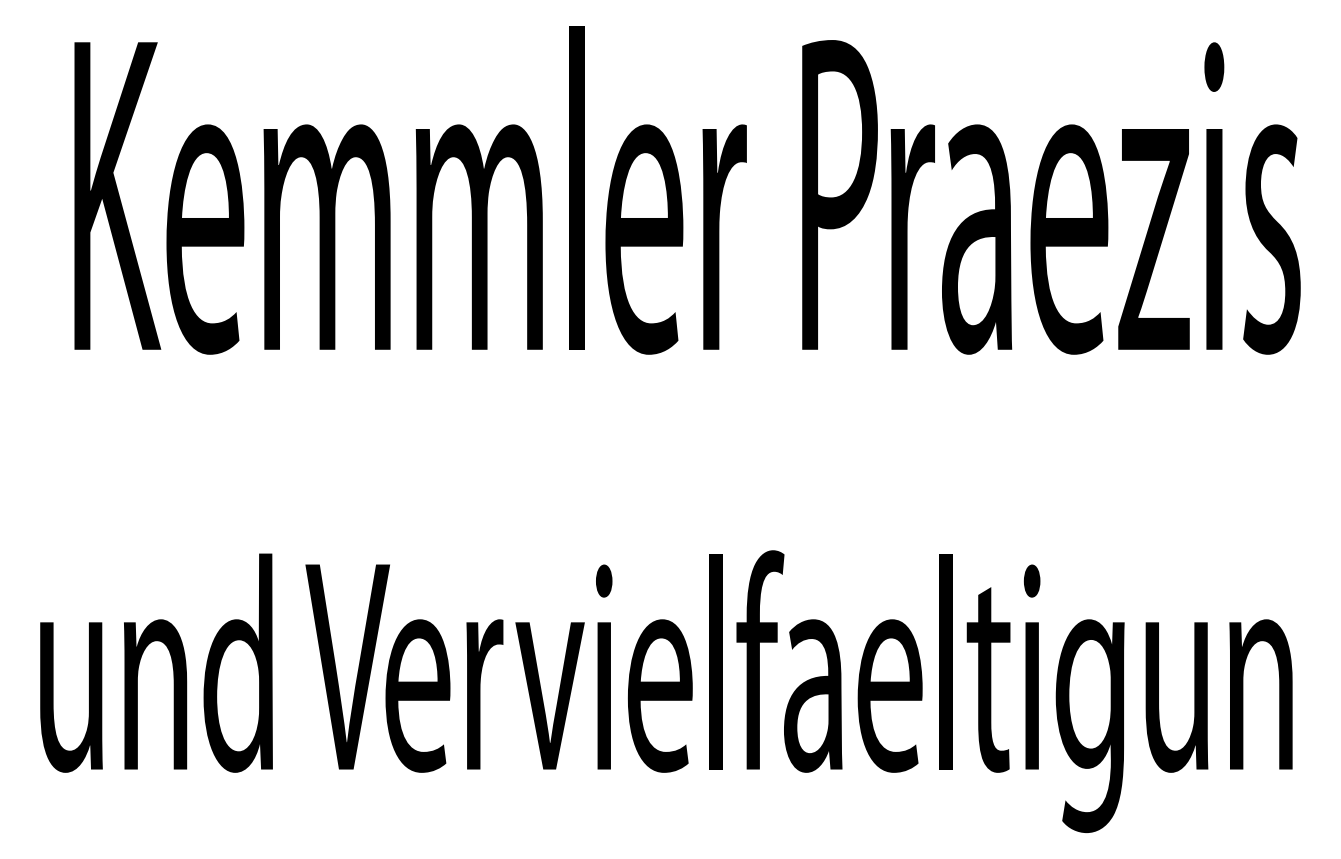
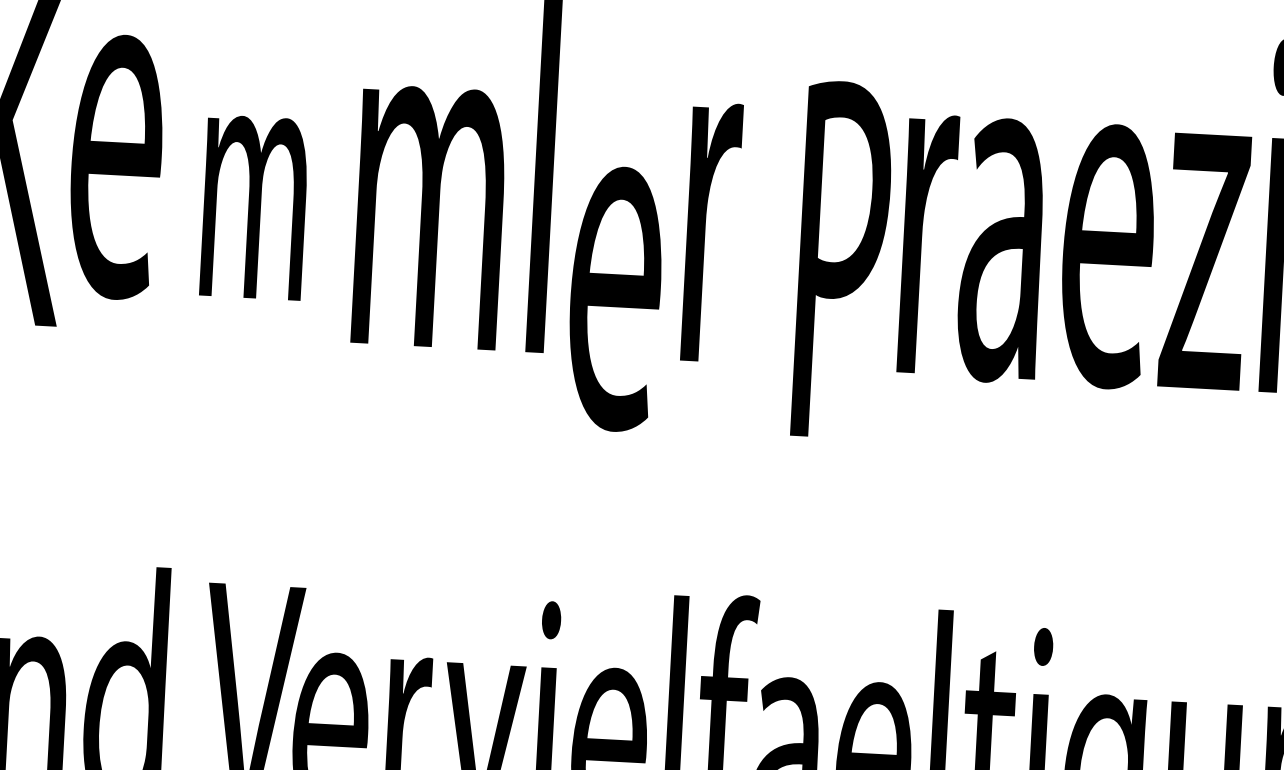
part: (839, 194) -> (842, 259), moved
part: (326, 236) -> (253, 206), size x0.7
part: (205, 239) -> (116, 167), moved
part: (644, 239) -> (615, 299), moved

